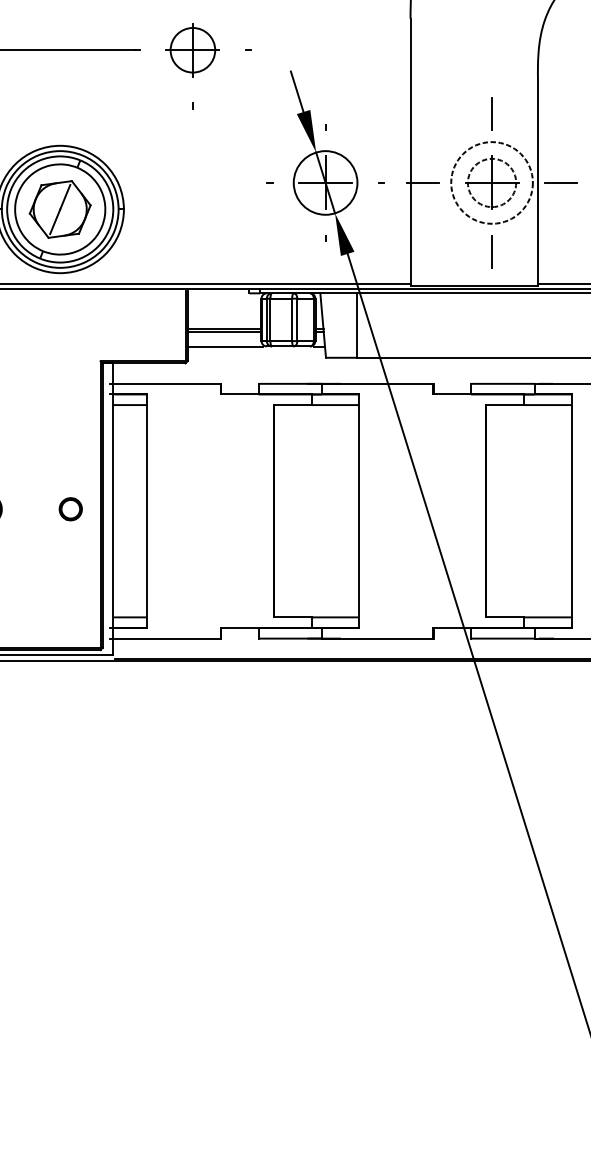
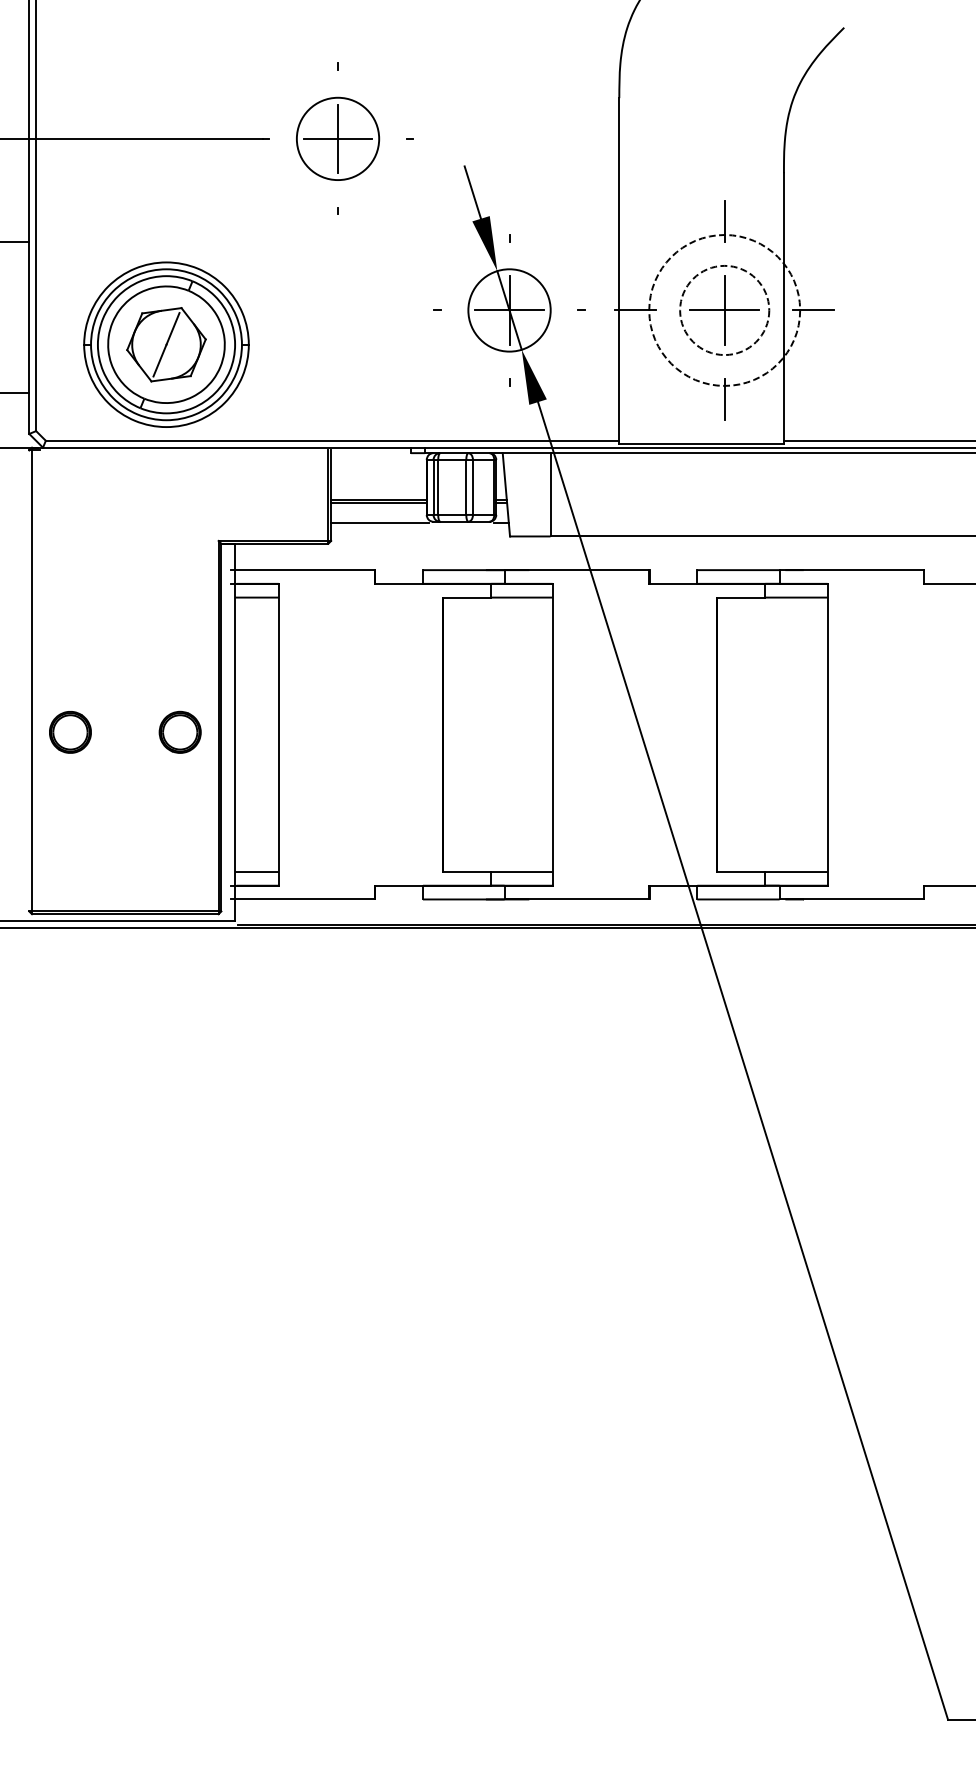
circle: (192, 49) -> (337, 138), size x1.43
circle: (491, 182) -> (724, 310), size x1.43
circle: (491, 182) -> (724, 310), size x1.43
part: (70, 508) -> (179, 731), size x1.43

